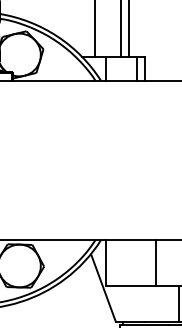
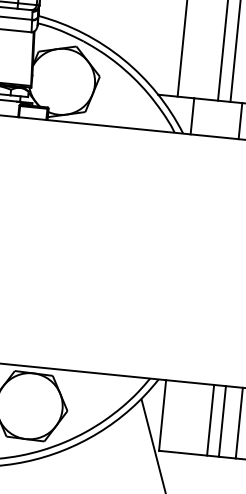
line: (136, 263) -> (209, 420), added
line: (144, 263) -> (222, 421), added

